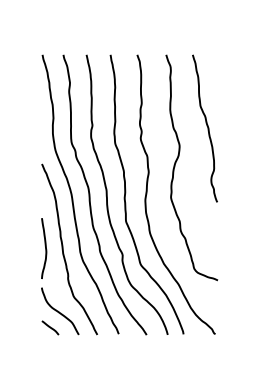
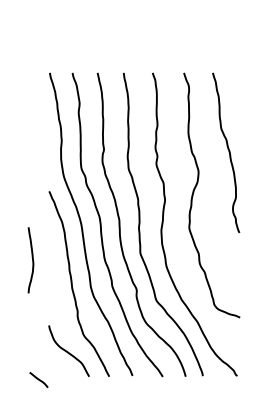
curve: (45, 248) -> (32, 260), moved
line: (50, 327) -> (38, 379), moved

